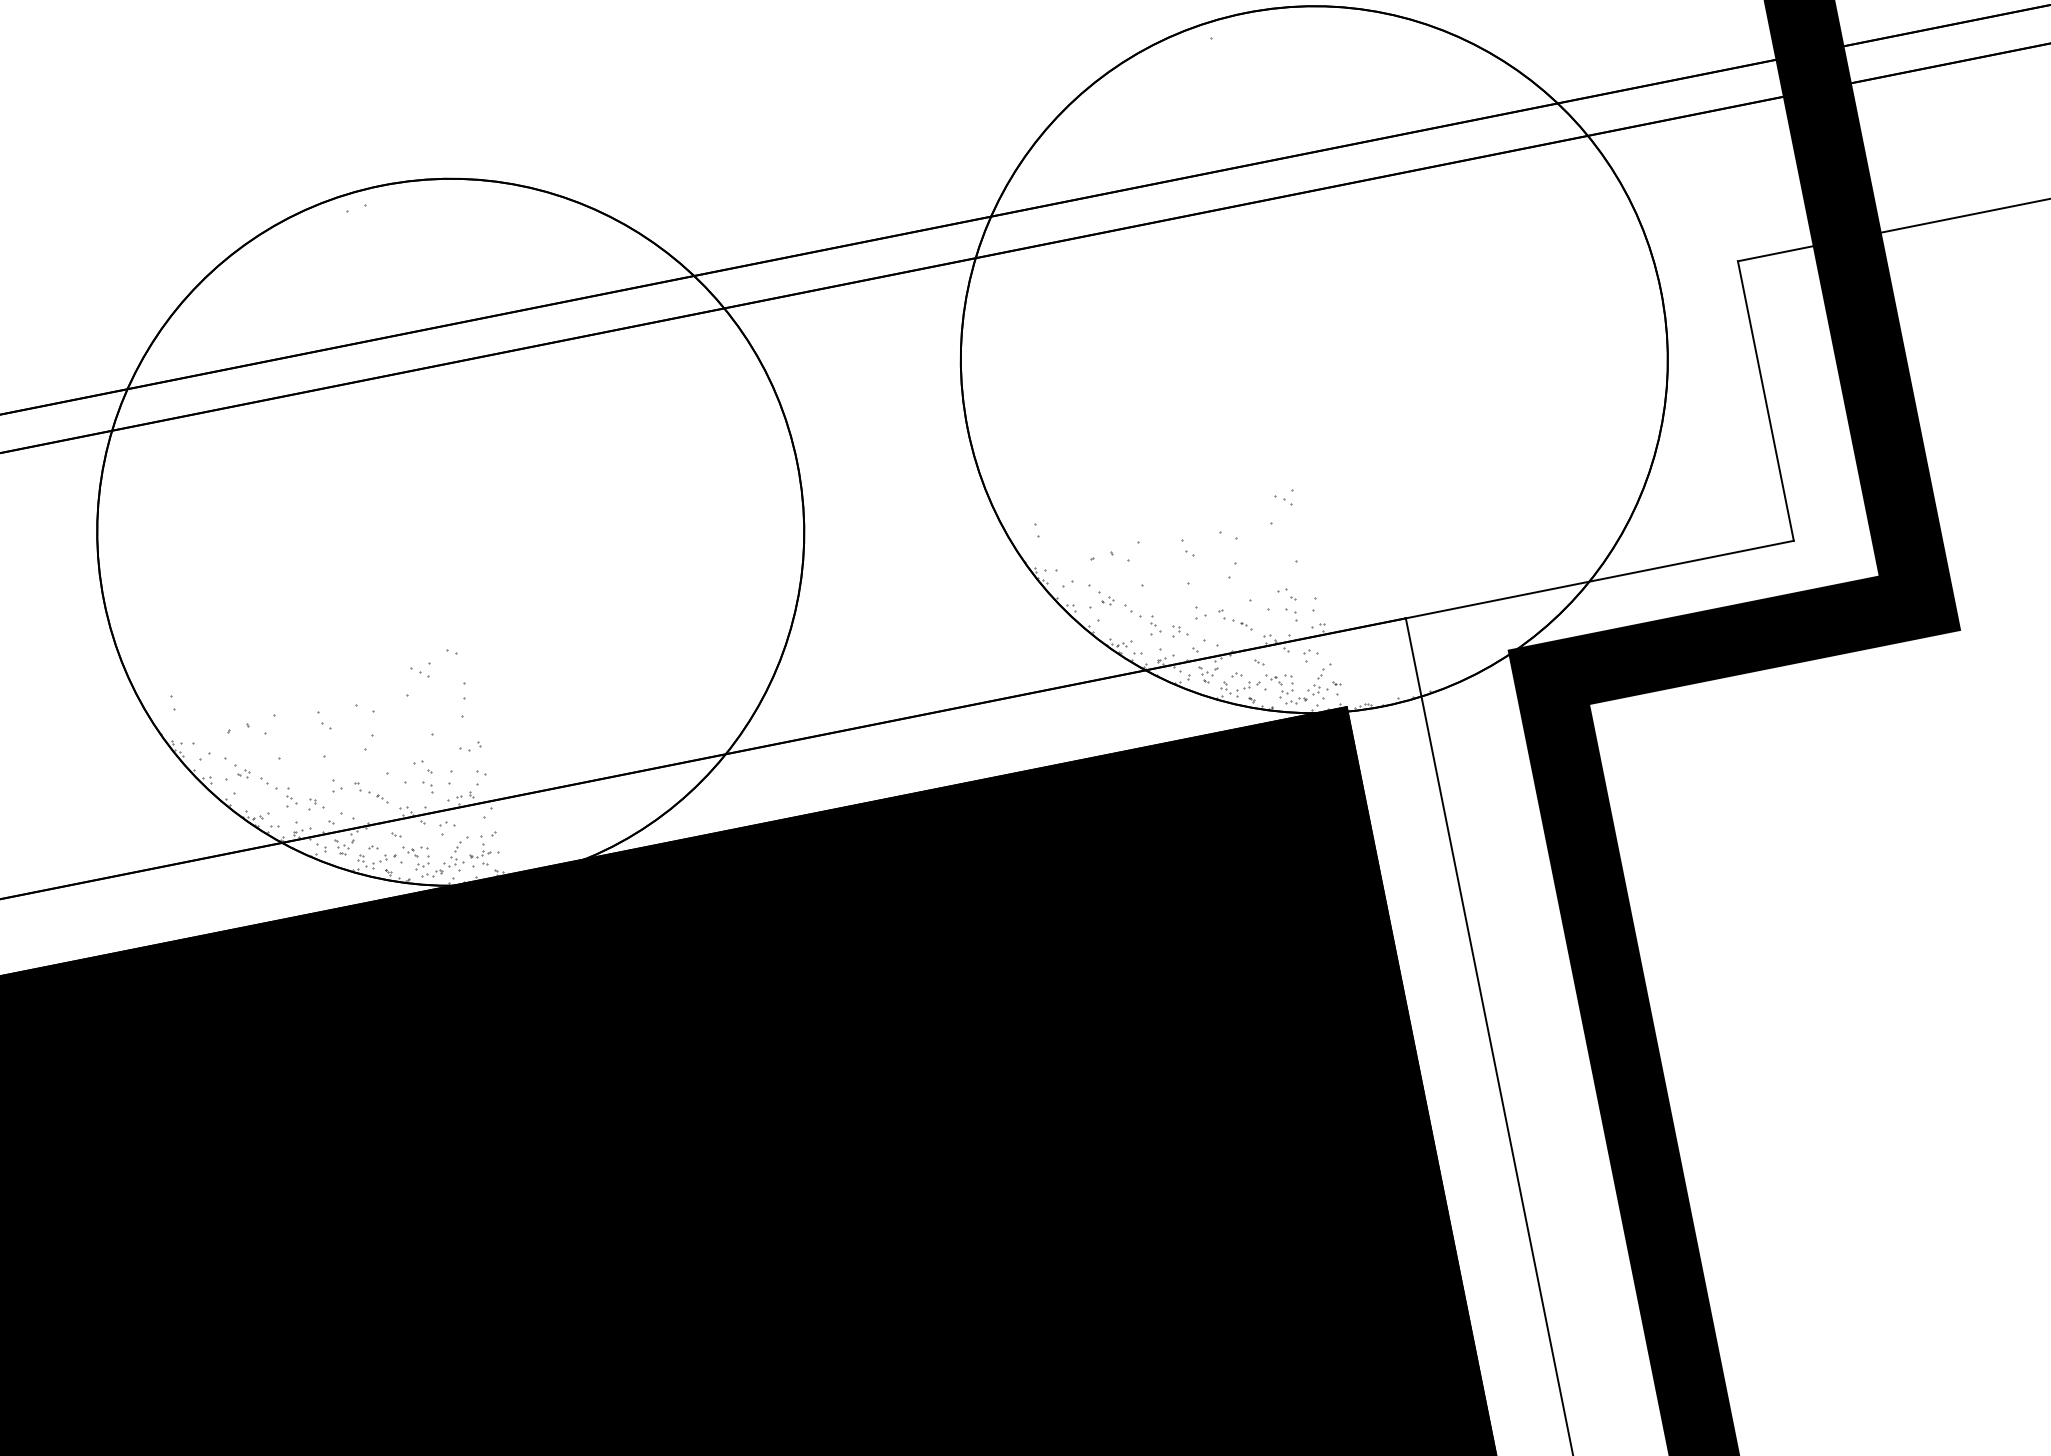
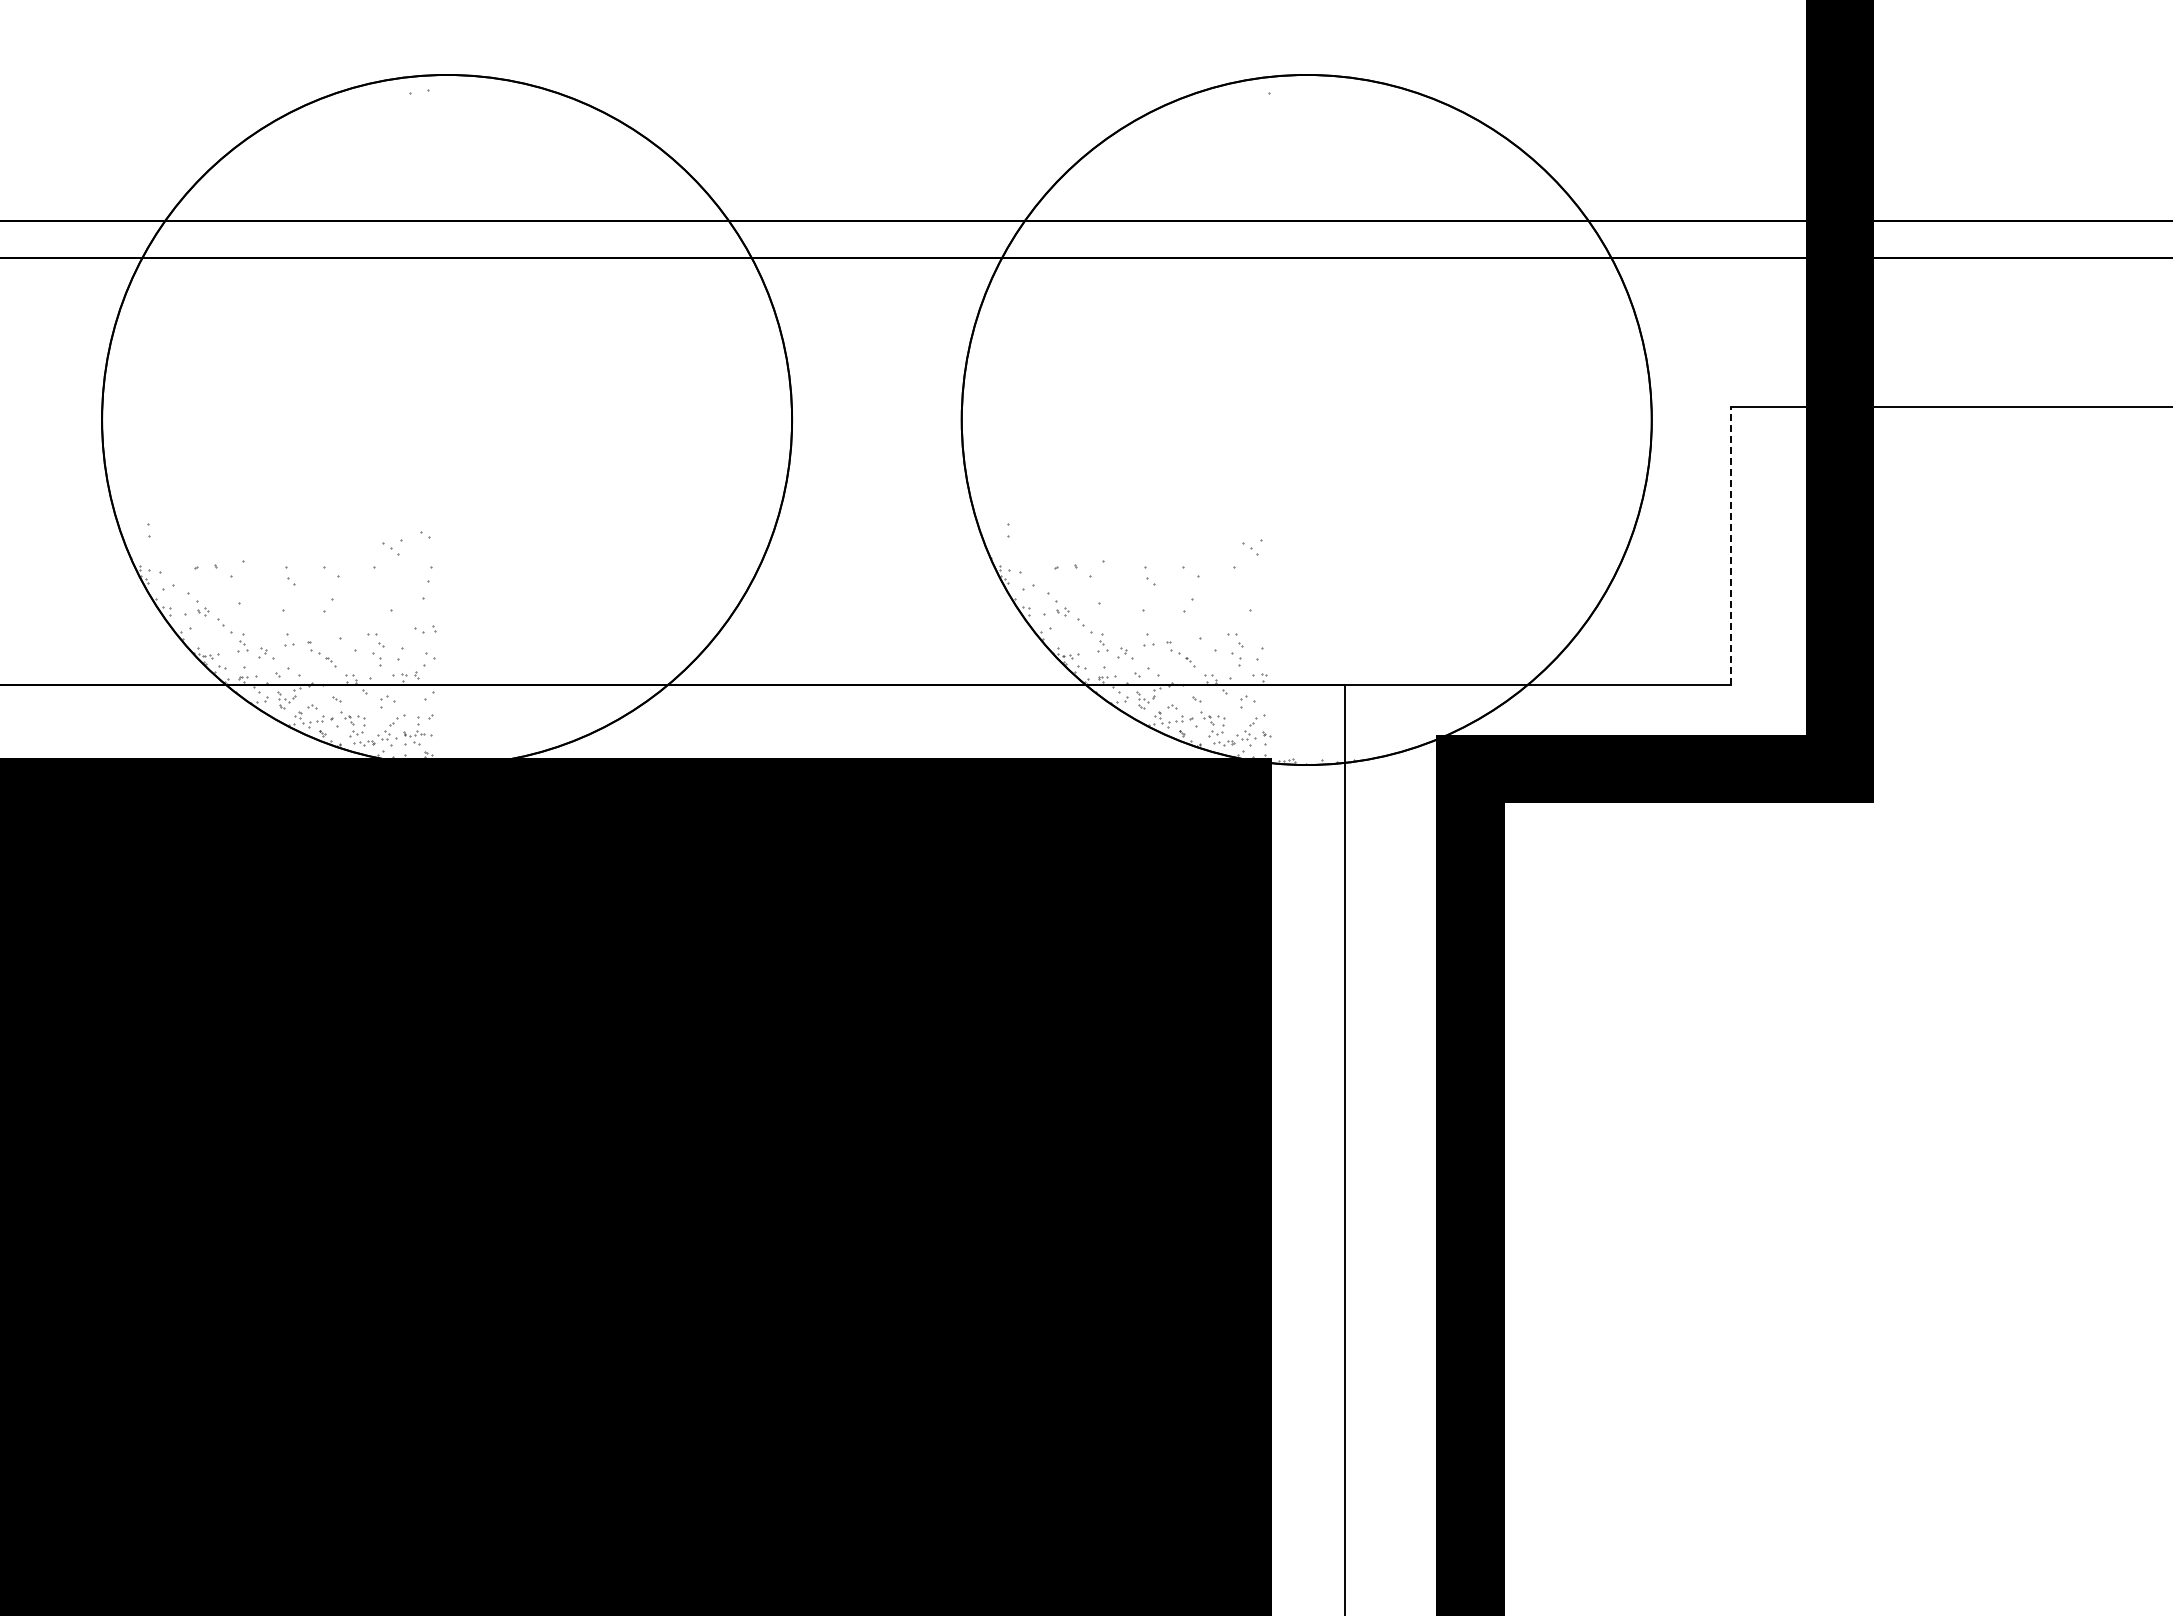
line: (1766, 400) -> (1731, 545), solid -> dashed

